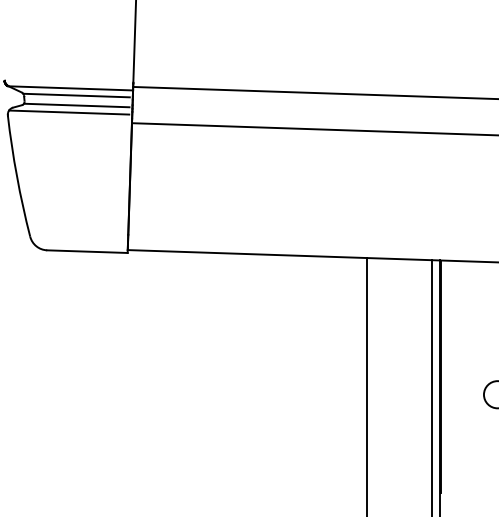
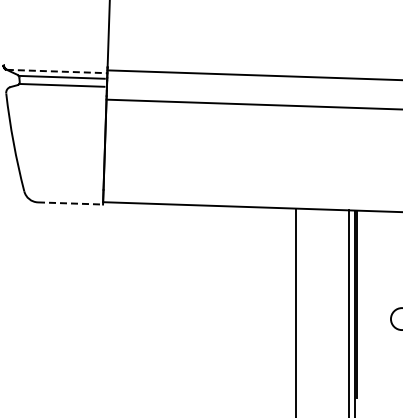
line: (71, 88) -> (57, 71), solid -> dashed
line: (68, 111) -> (55, 90), removed
line: (87, 251) -> (70, 203), solid -> dashed

